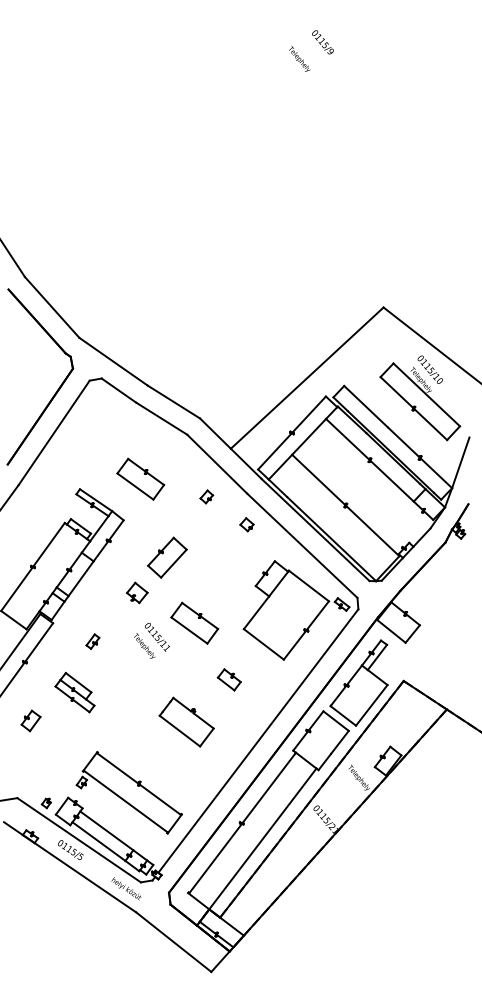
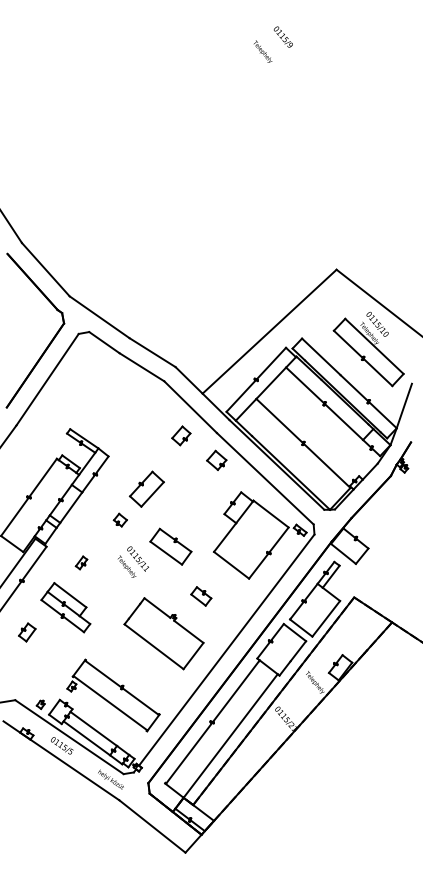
part: (140, 478) -> (123, 419), removed
part: (206, 496) -> (181, 435), size x1.67
part: (246, 524) -> (216, 460), size x1.67
part: (136, 592) -> (119, 519), size x0.71
part: (74, 692) -> (65, 607), size x1.43
part: (186, 721) -> (163, 632), size x1.67

